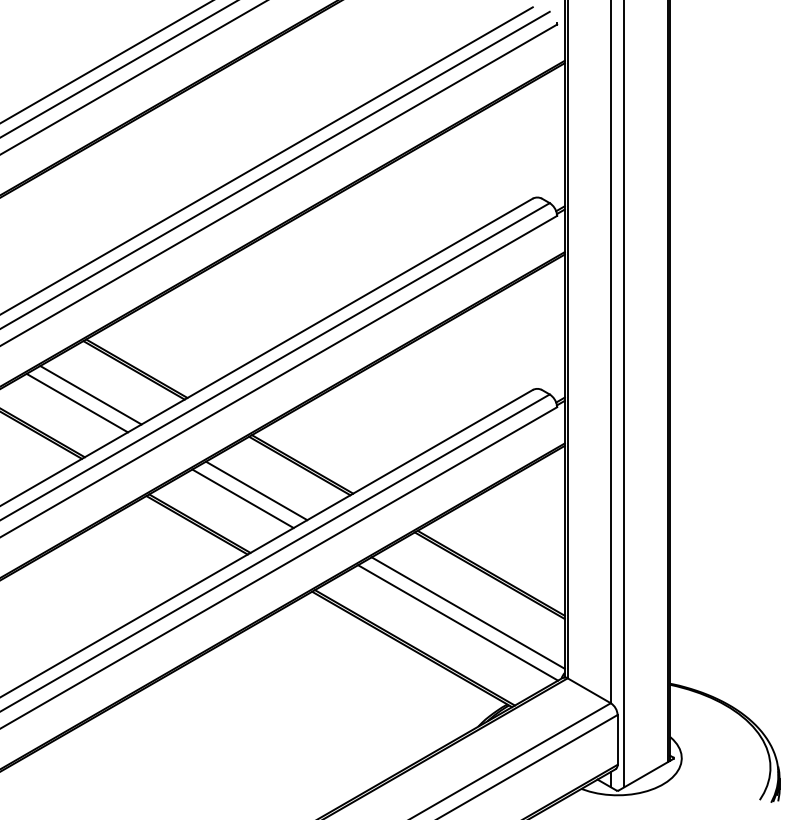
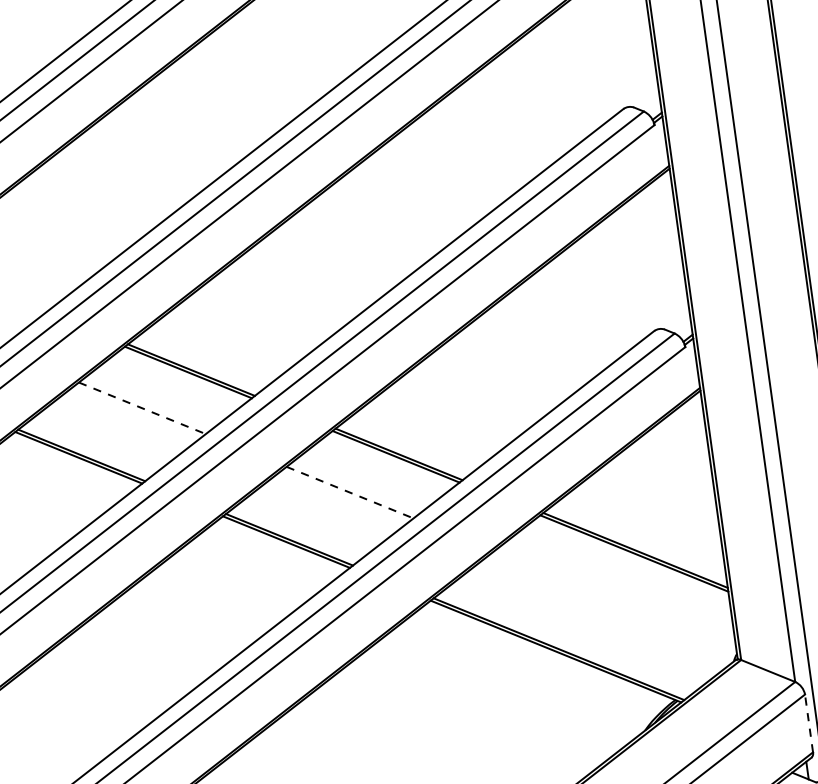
line: (91, 395) -> (143, 408), solid -> dashed
line: (76, 402) -> (126, 419), removed
line: (257, 491) -> (351, 493), solid -> dashed
line: (242, 498) -> (334, 503), removed
line: (467, 612) -> (614, 599), removed
line: (458, 622) -> (605, 612), removed
line: (617, 739) -> (808, 722), solid -> dashed

